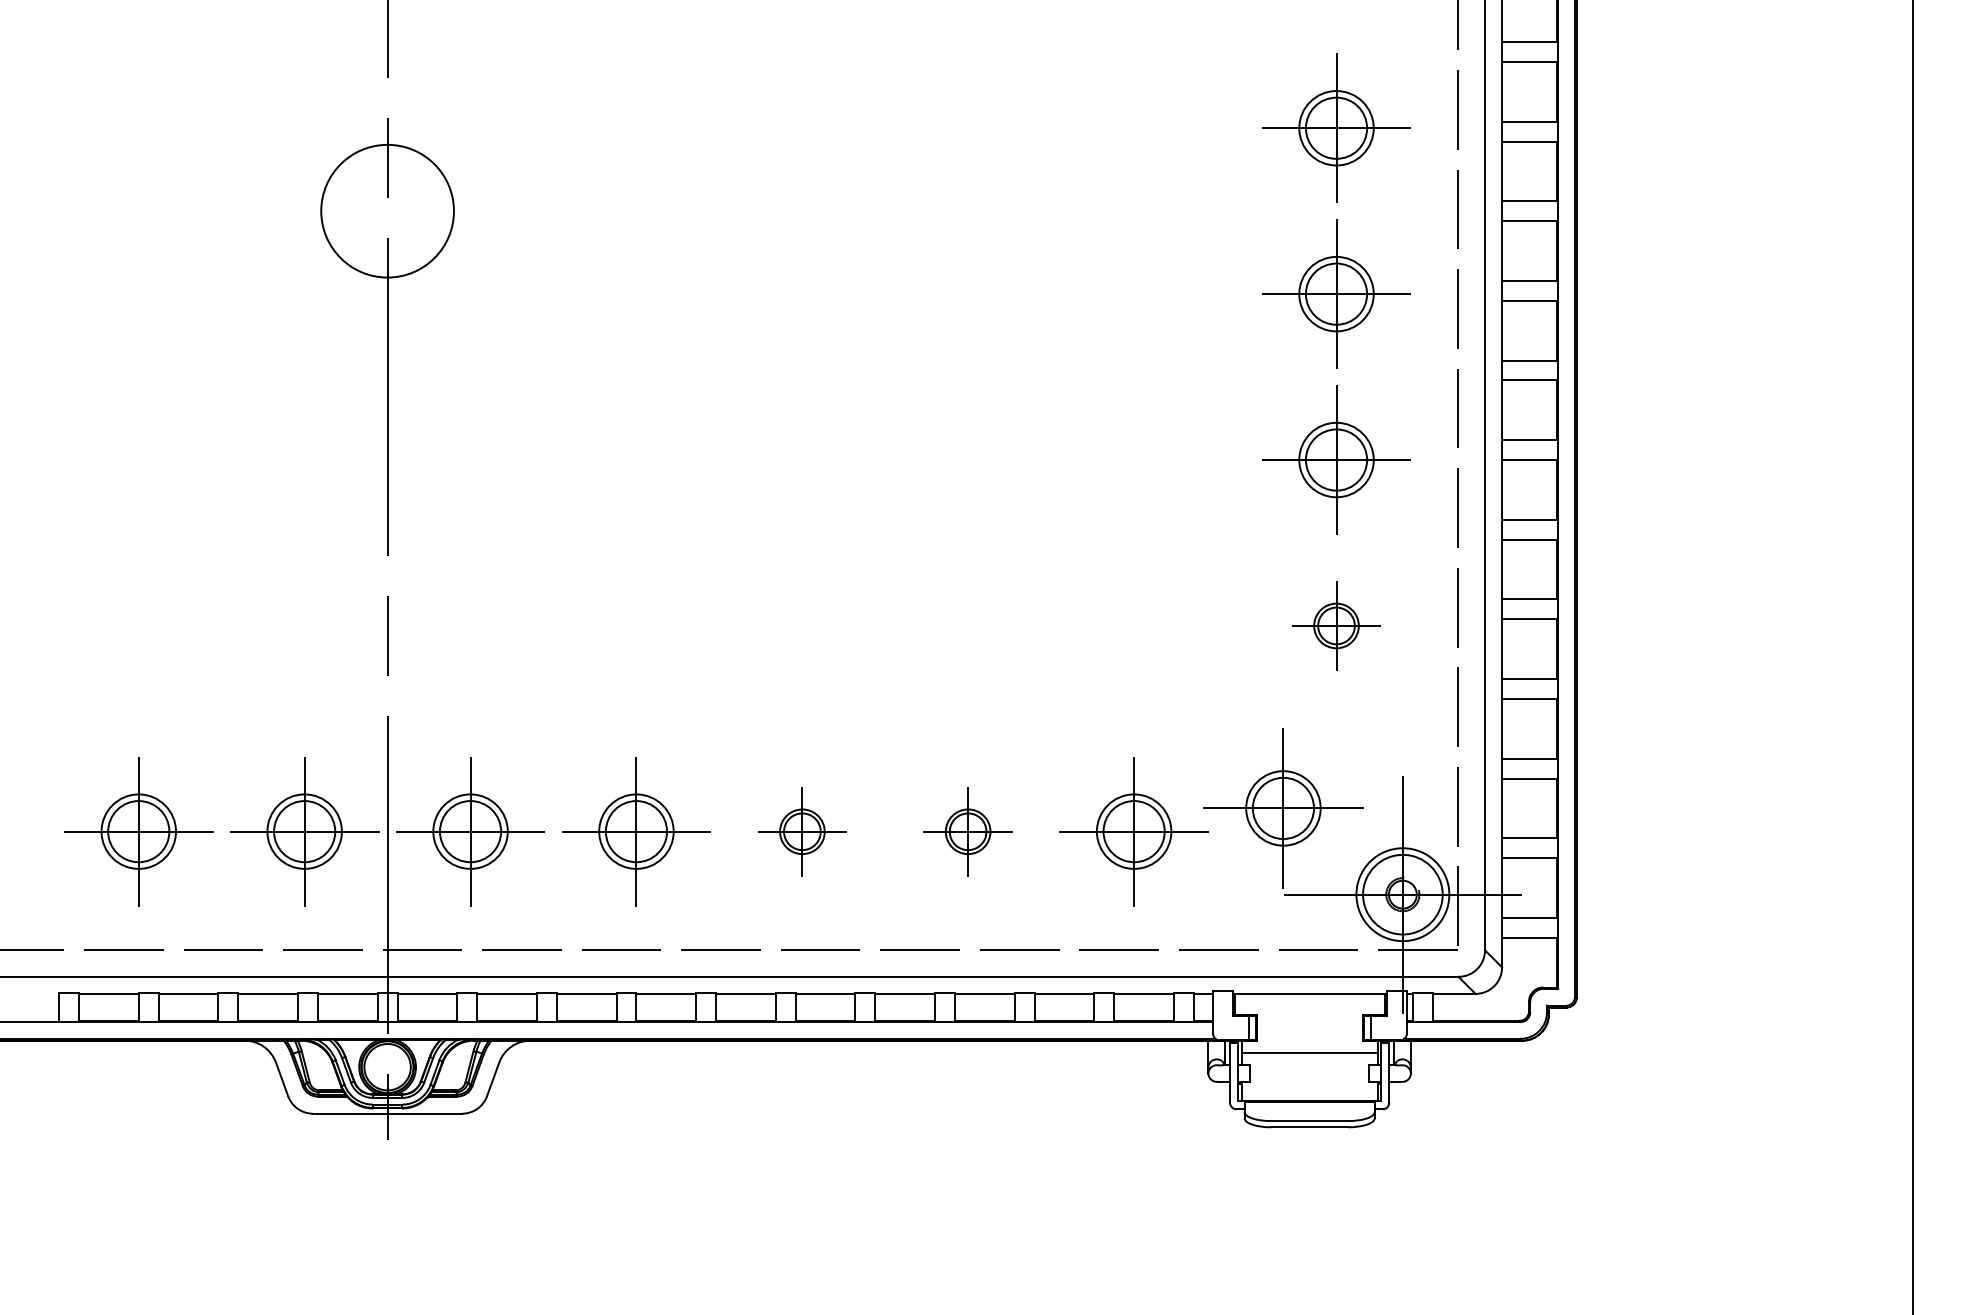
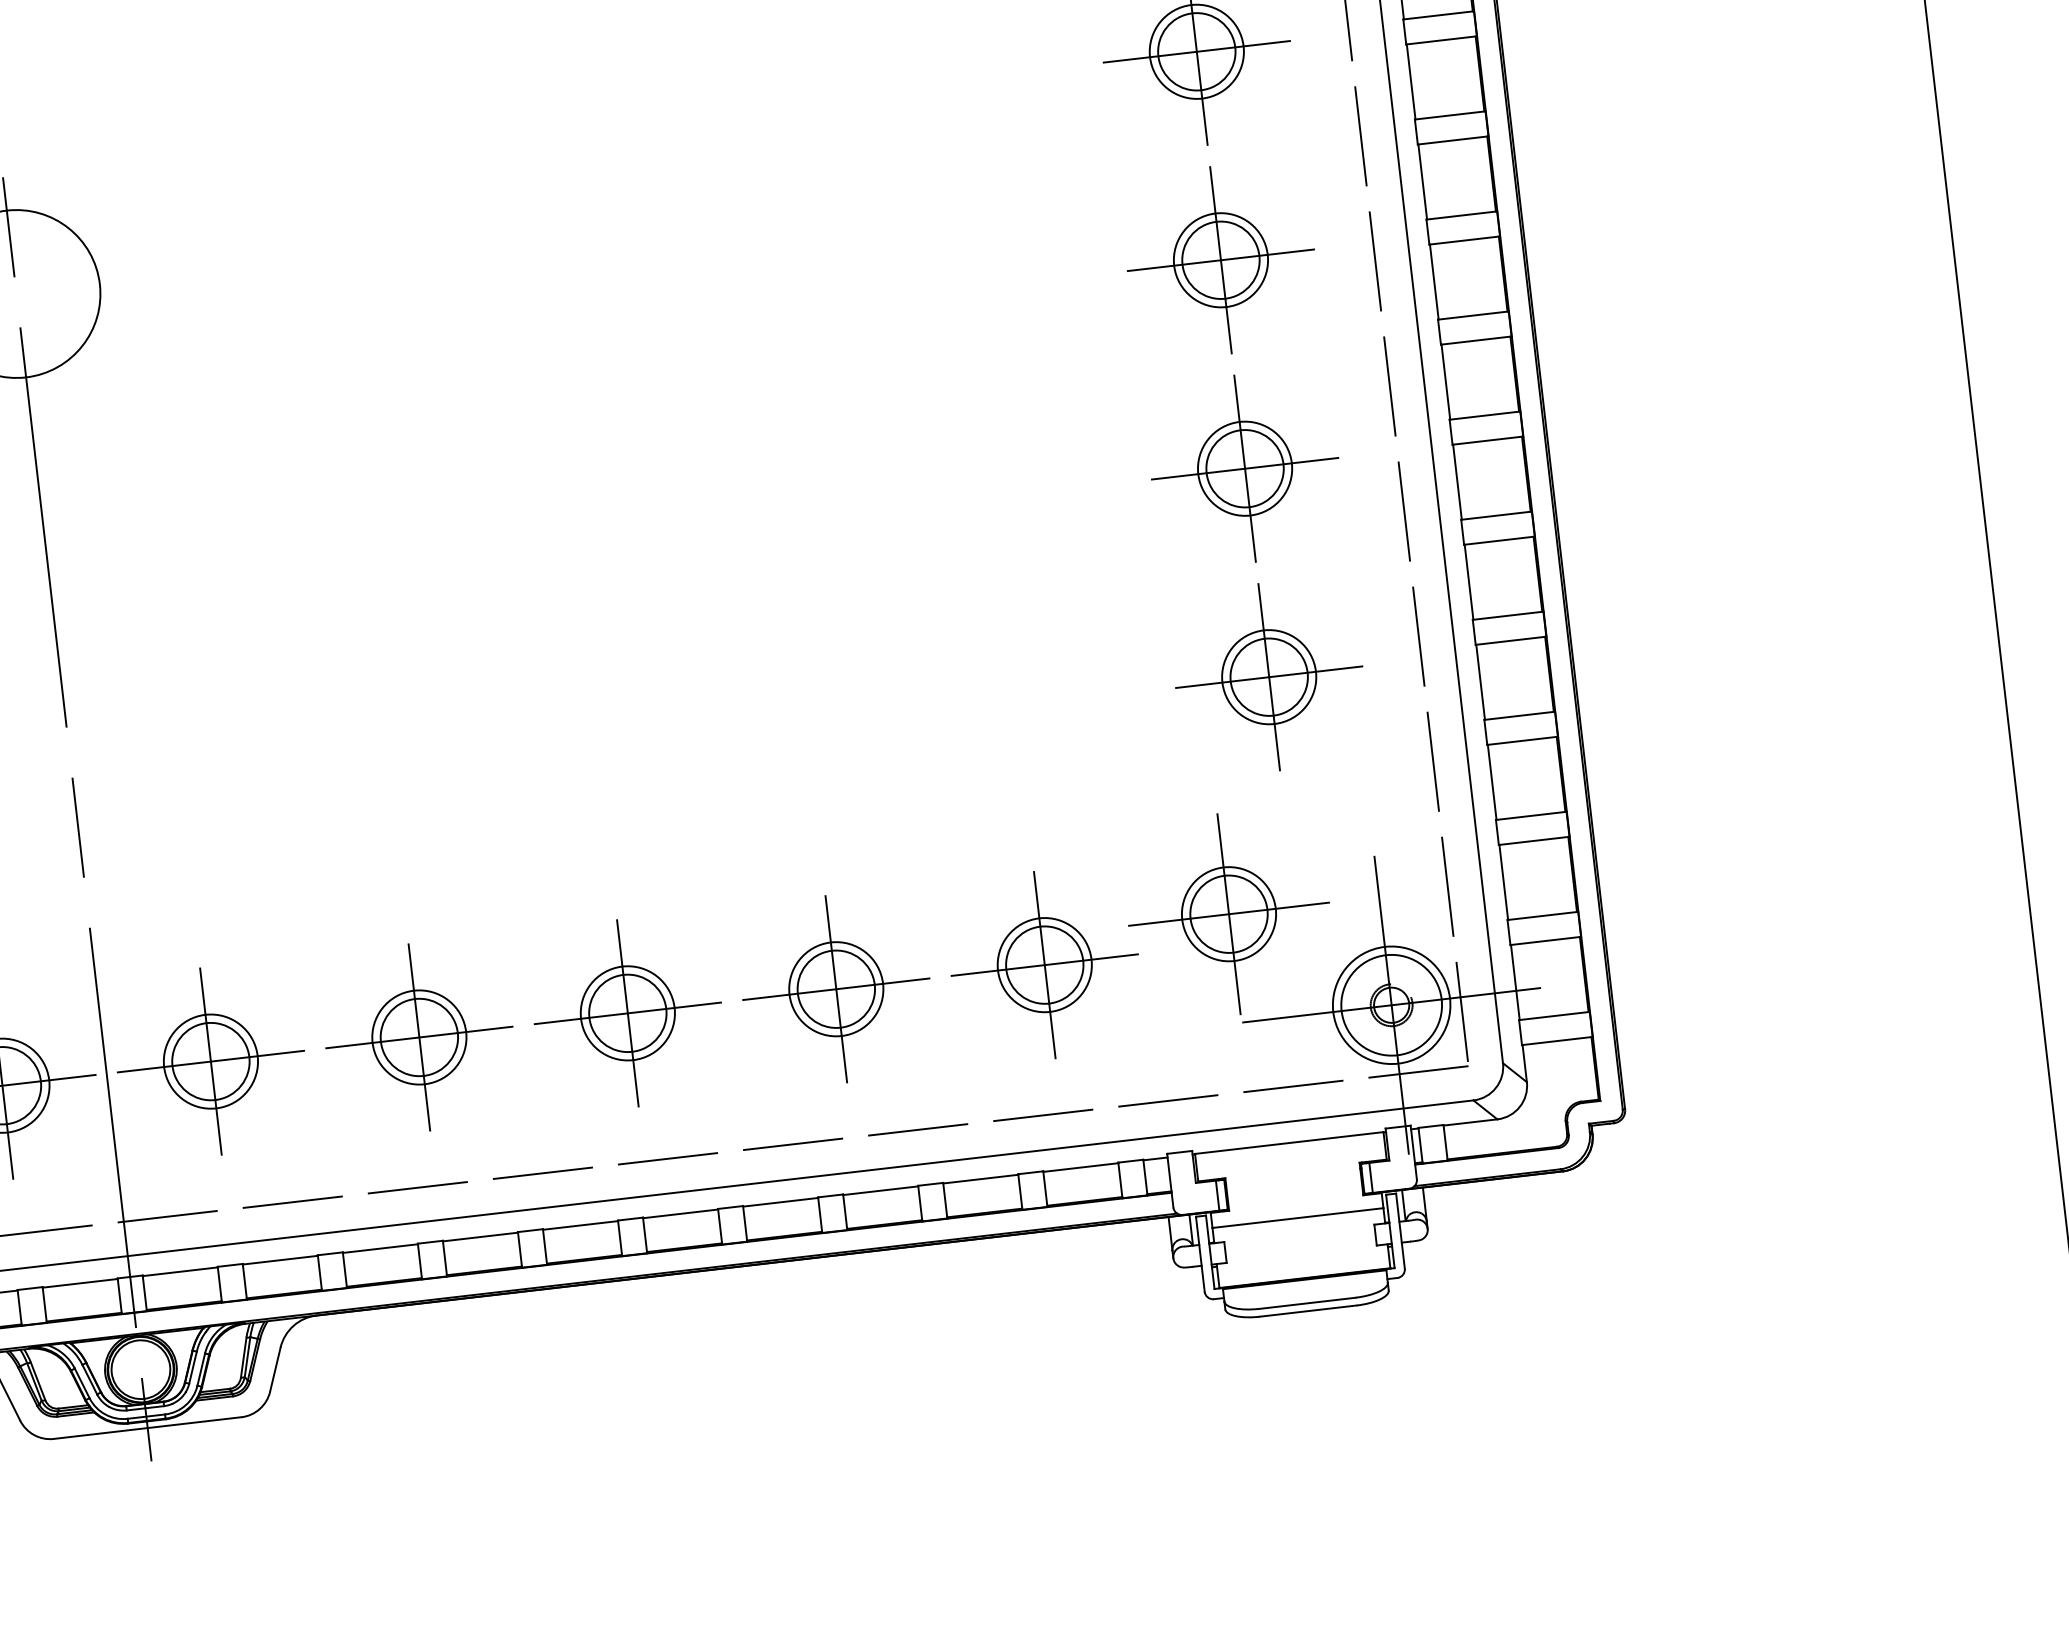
part: (1336, 625) -> (1269, 676), size x1.67
part: (802, 831) -> (628, 1013), size x1.67
part: (967, 831) -> (835, 989), size x1.67

